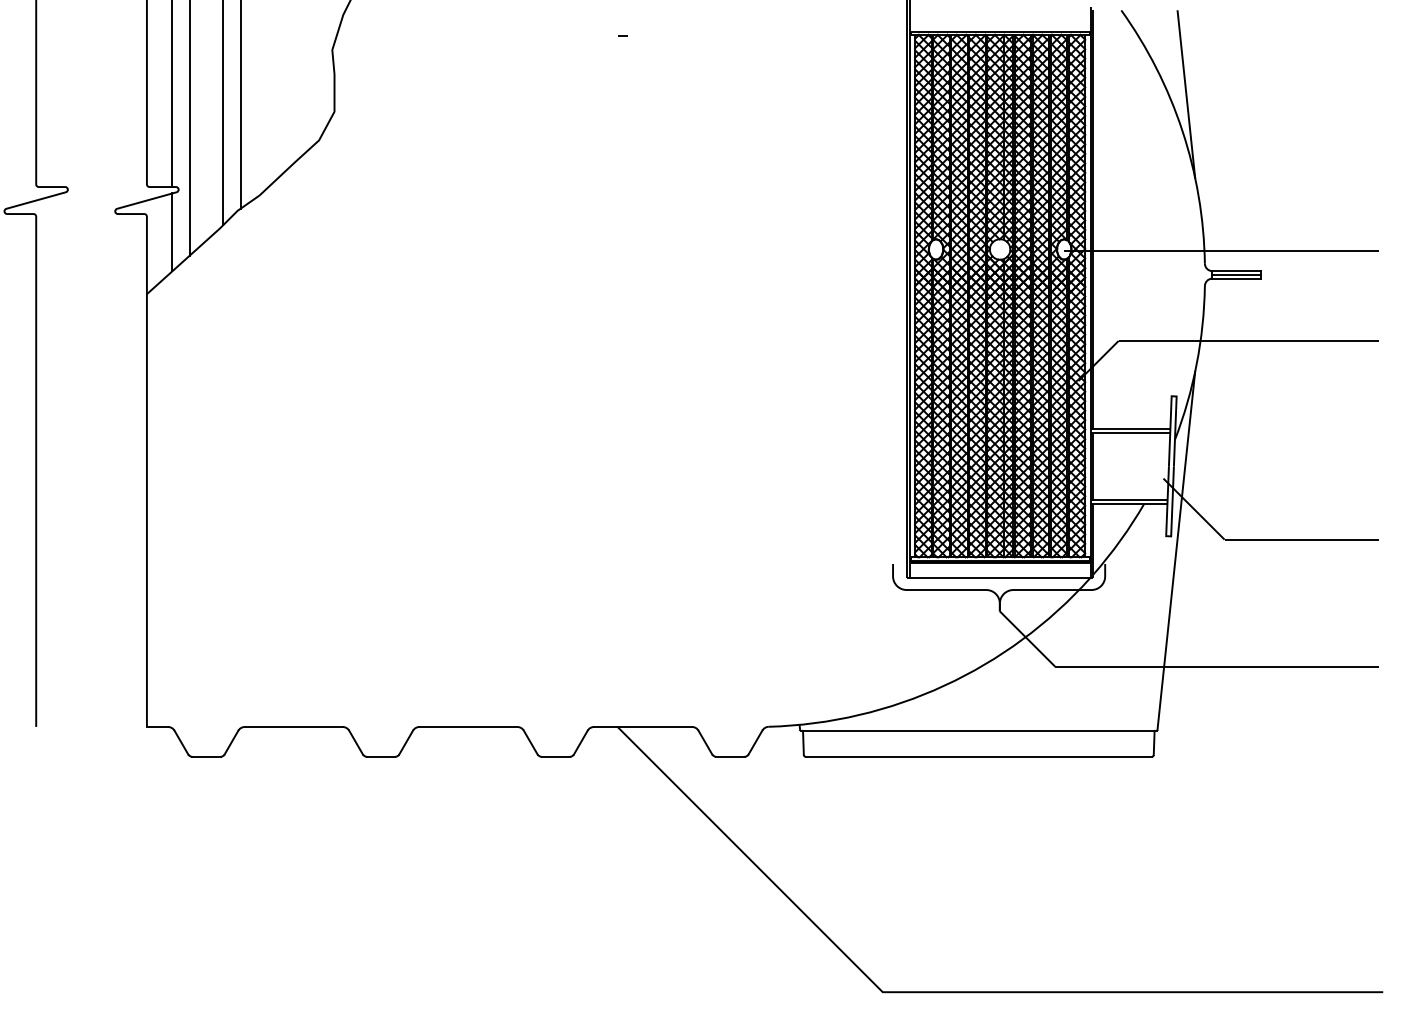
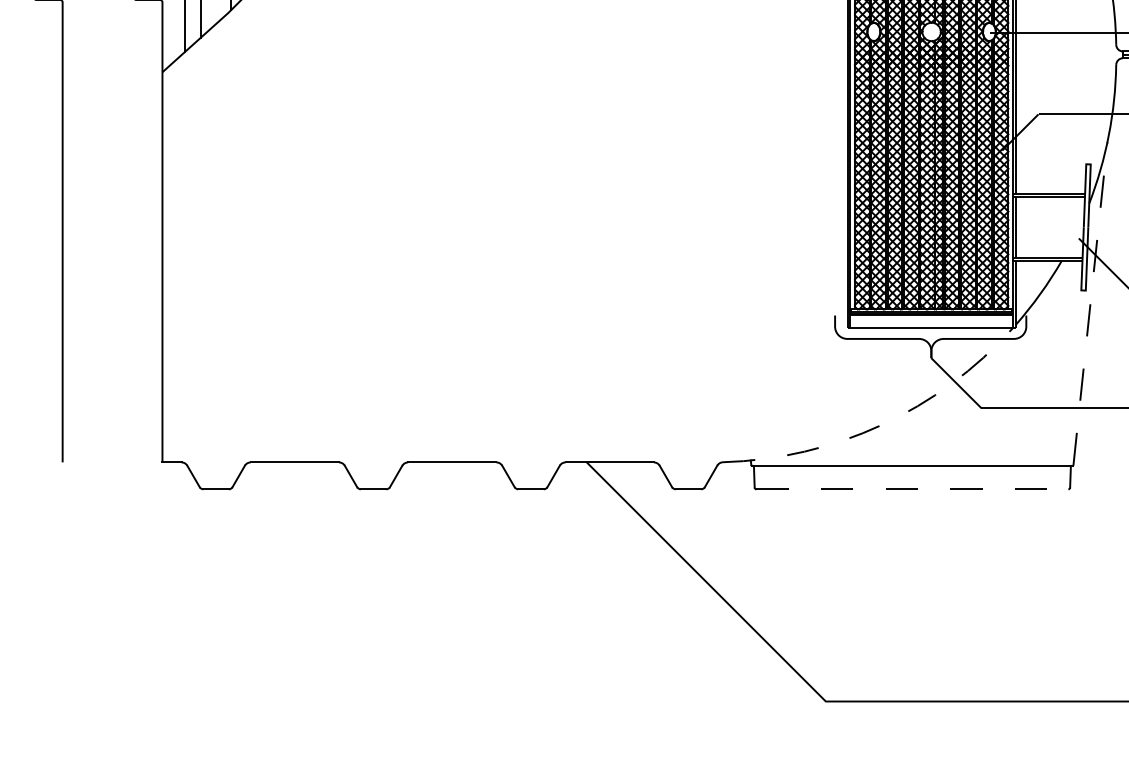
line: (1176, 550) -> (1090, 303), solid -> dashed
arc: (944, 685) -> (881, 425), solid -> dashed
line: (979, 756) -> (913, 489), solid -> dashed

